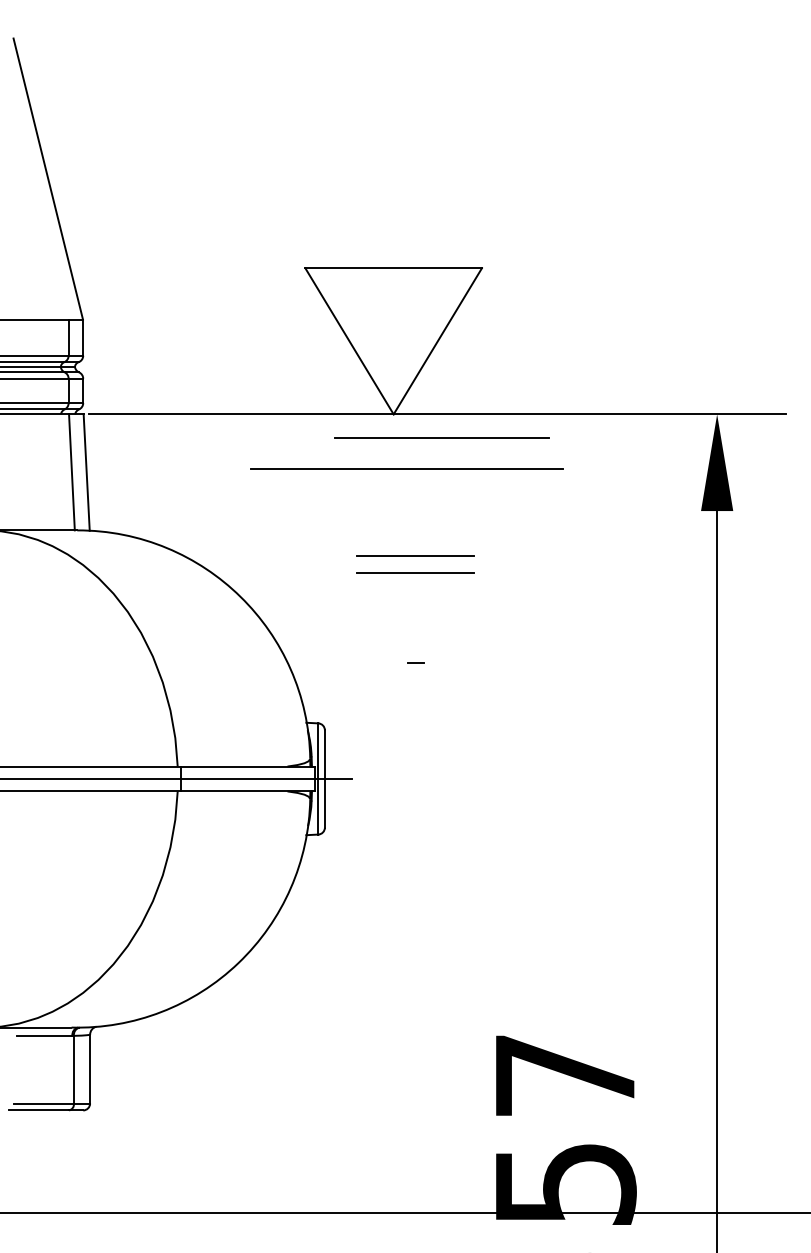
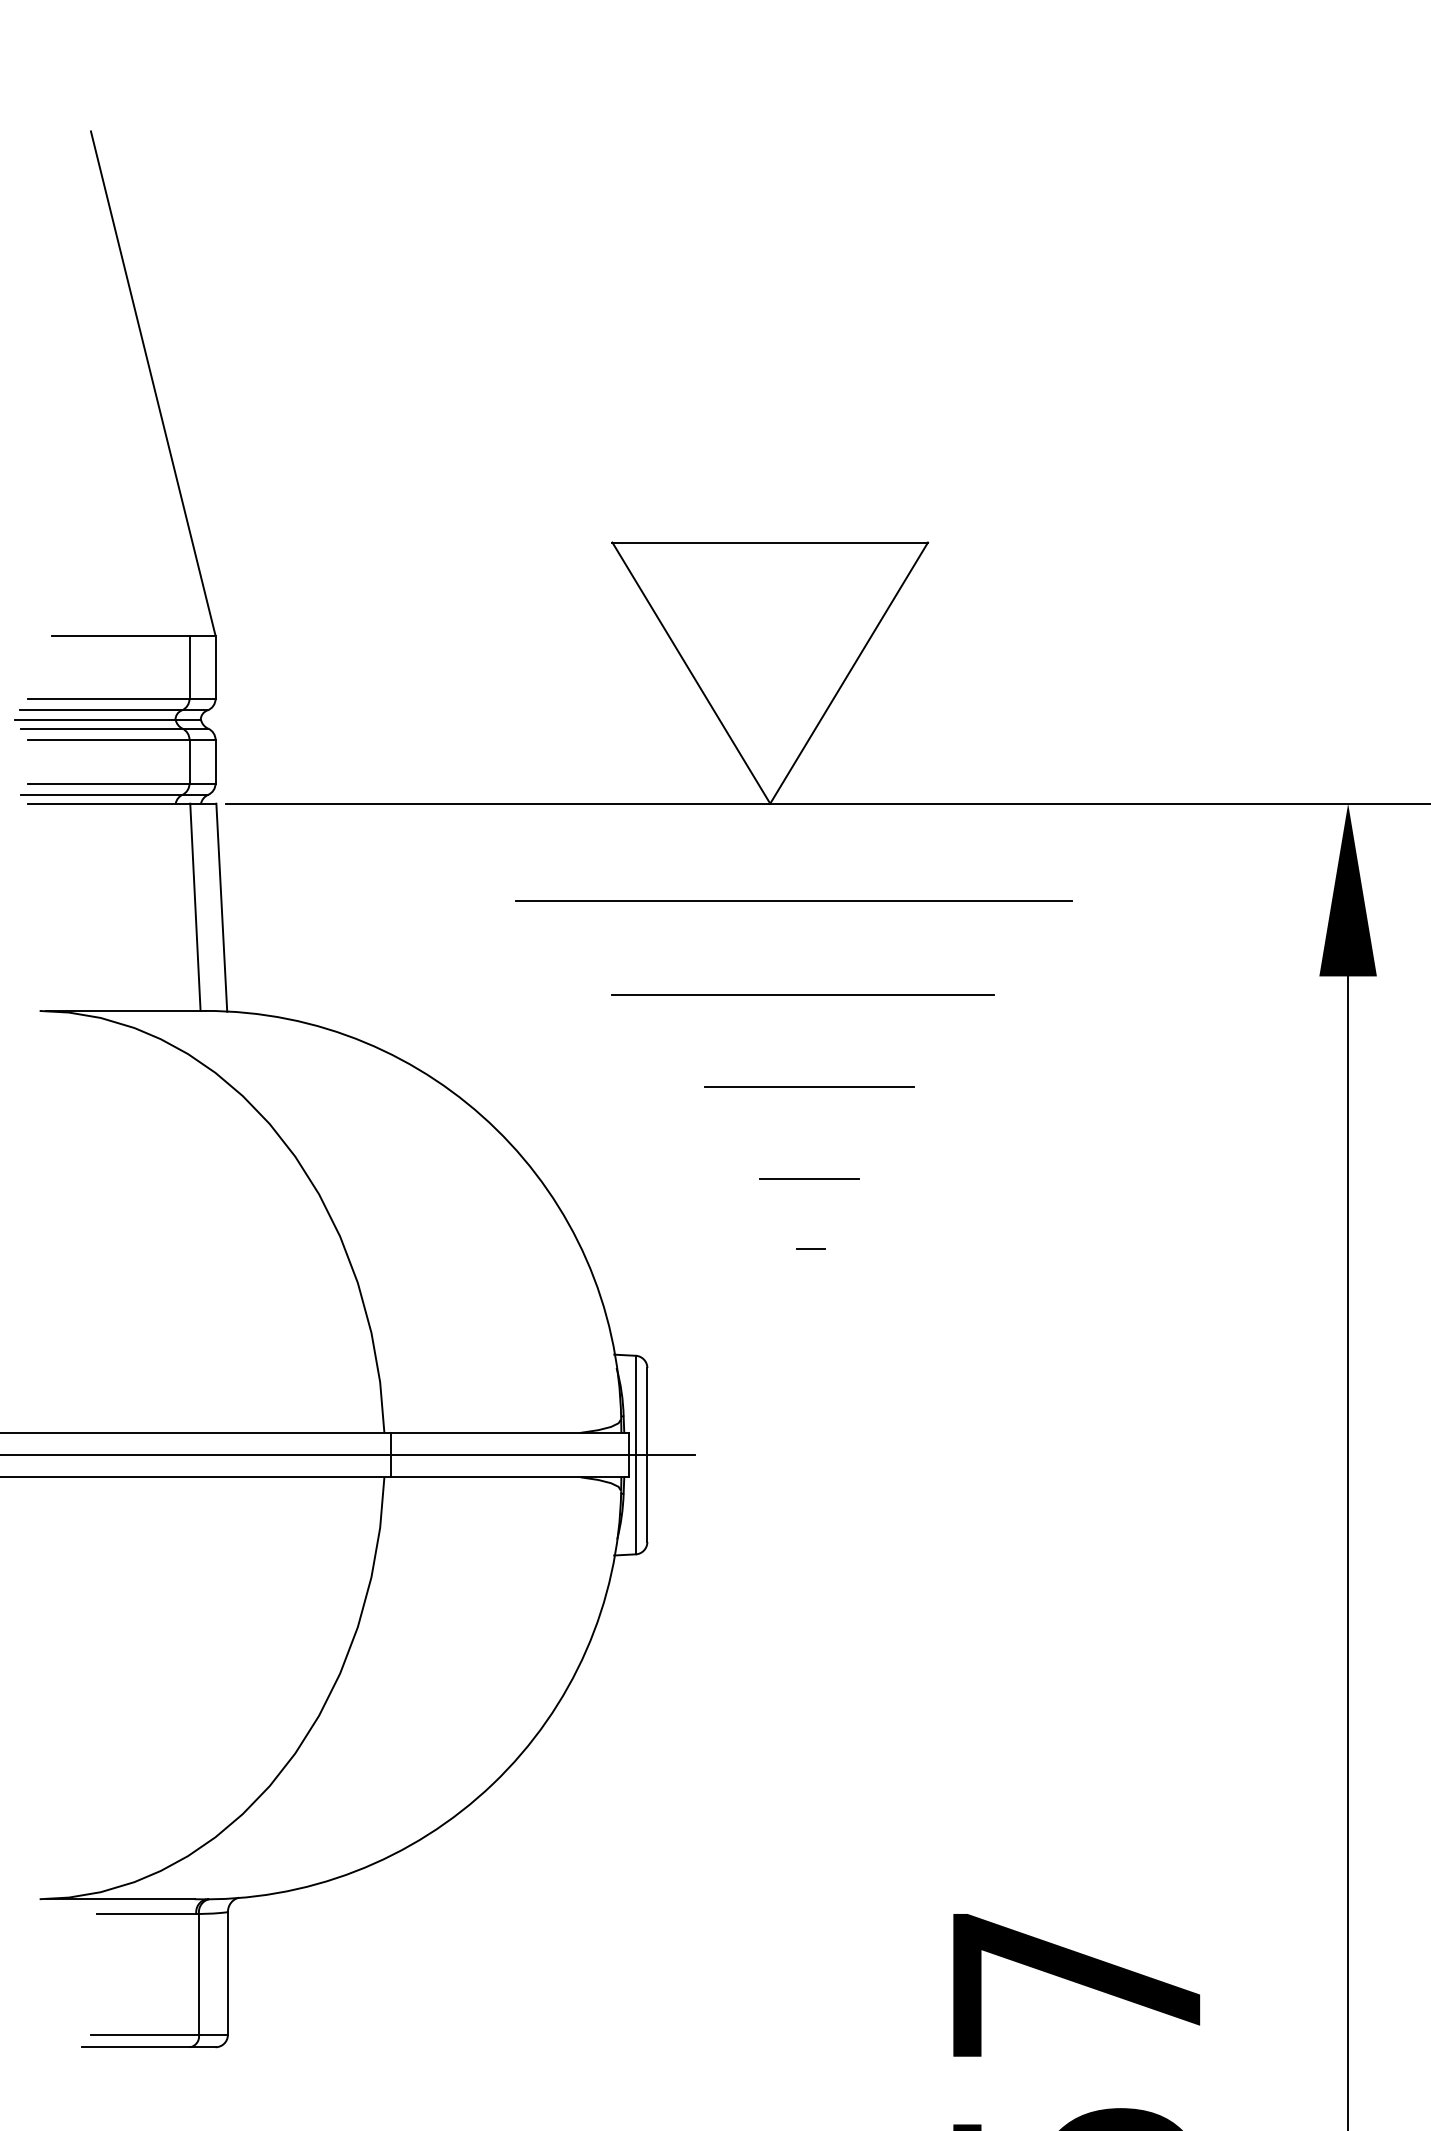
line: (441, 437) -> (802, 993), moved
line: (415, 555) -> (809, 1055), removed
line: (415, 624) -> (809, 1179), added

